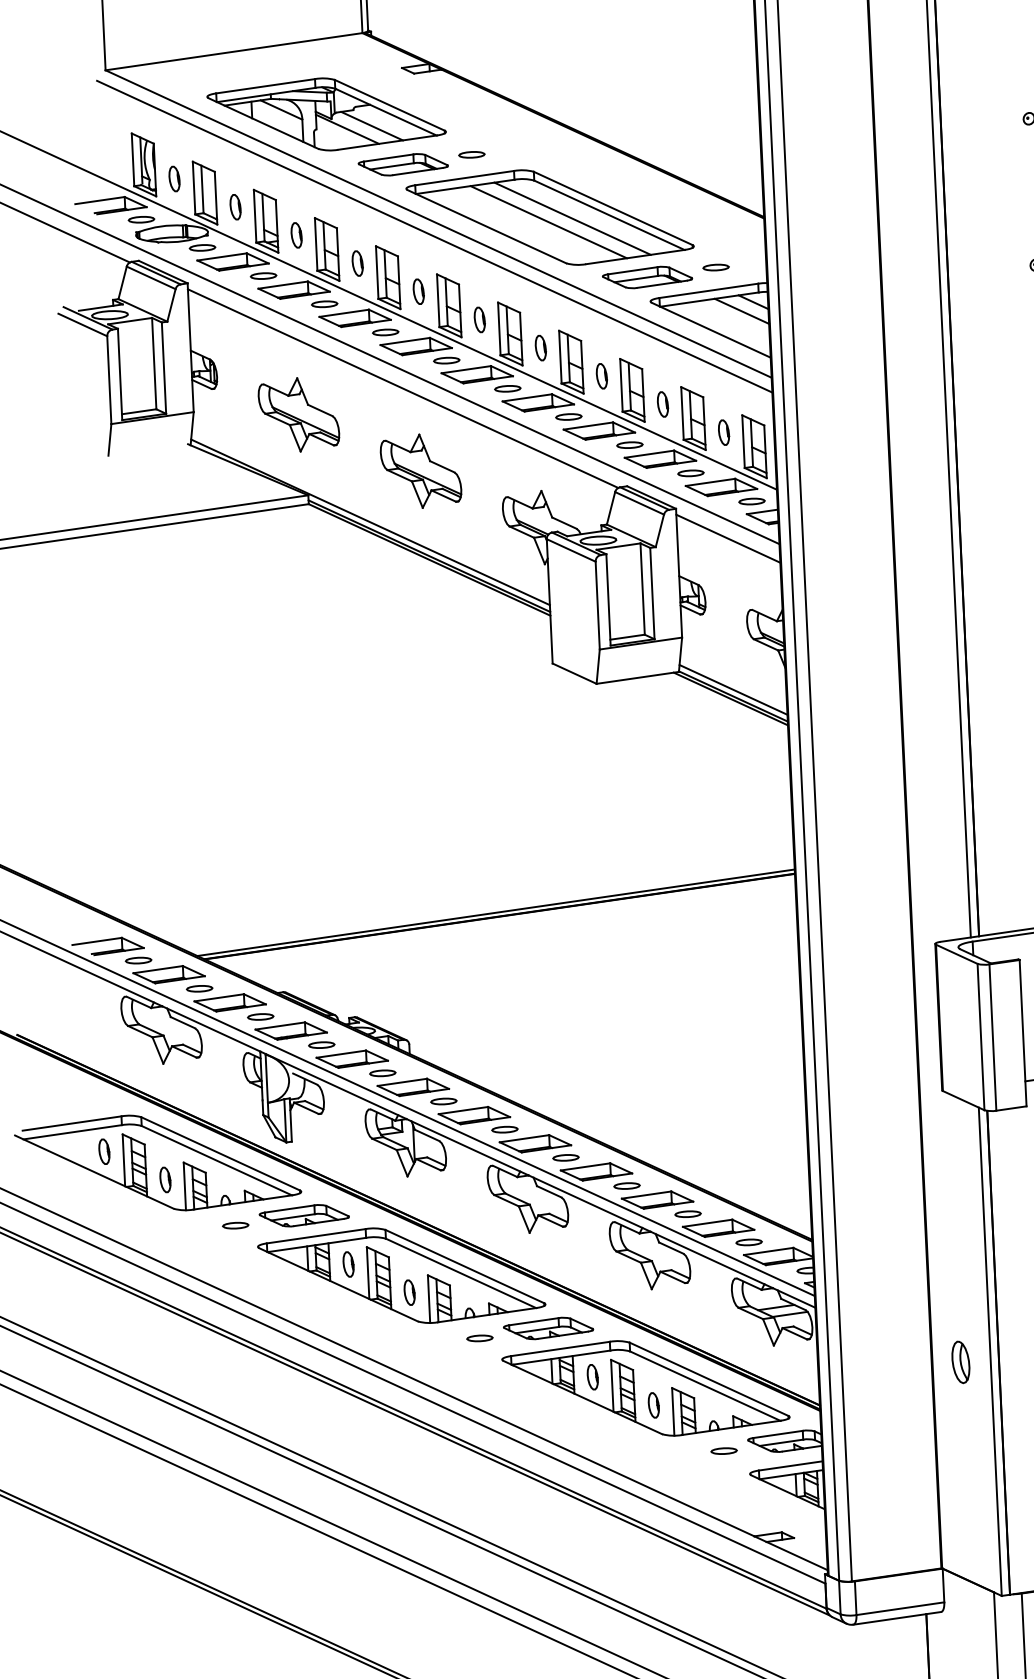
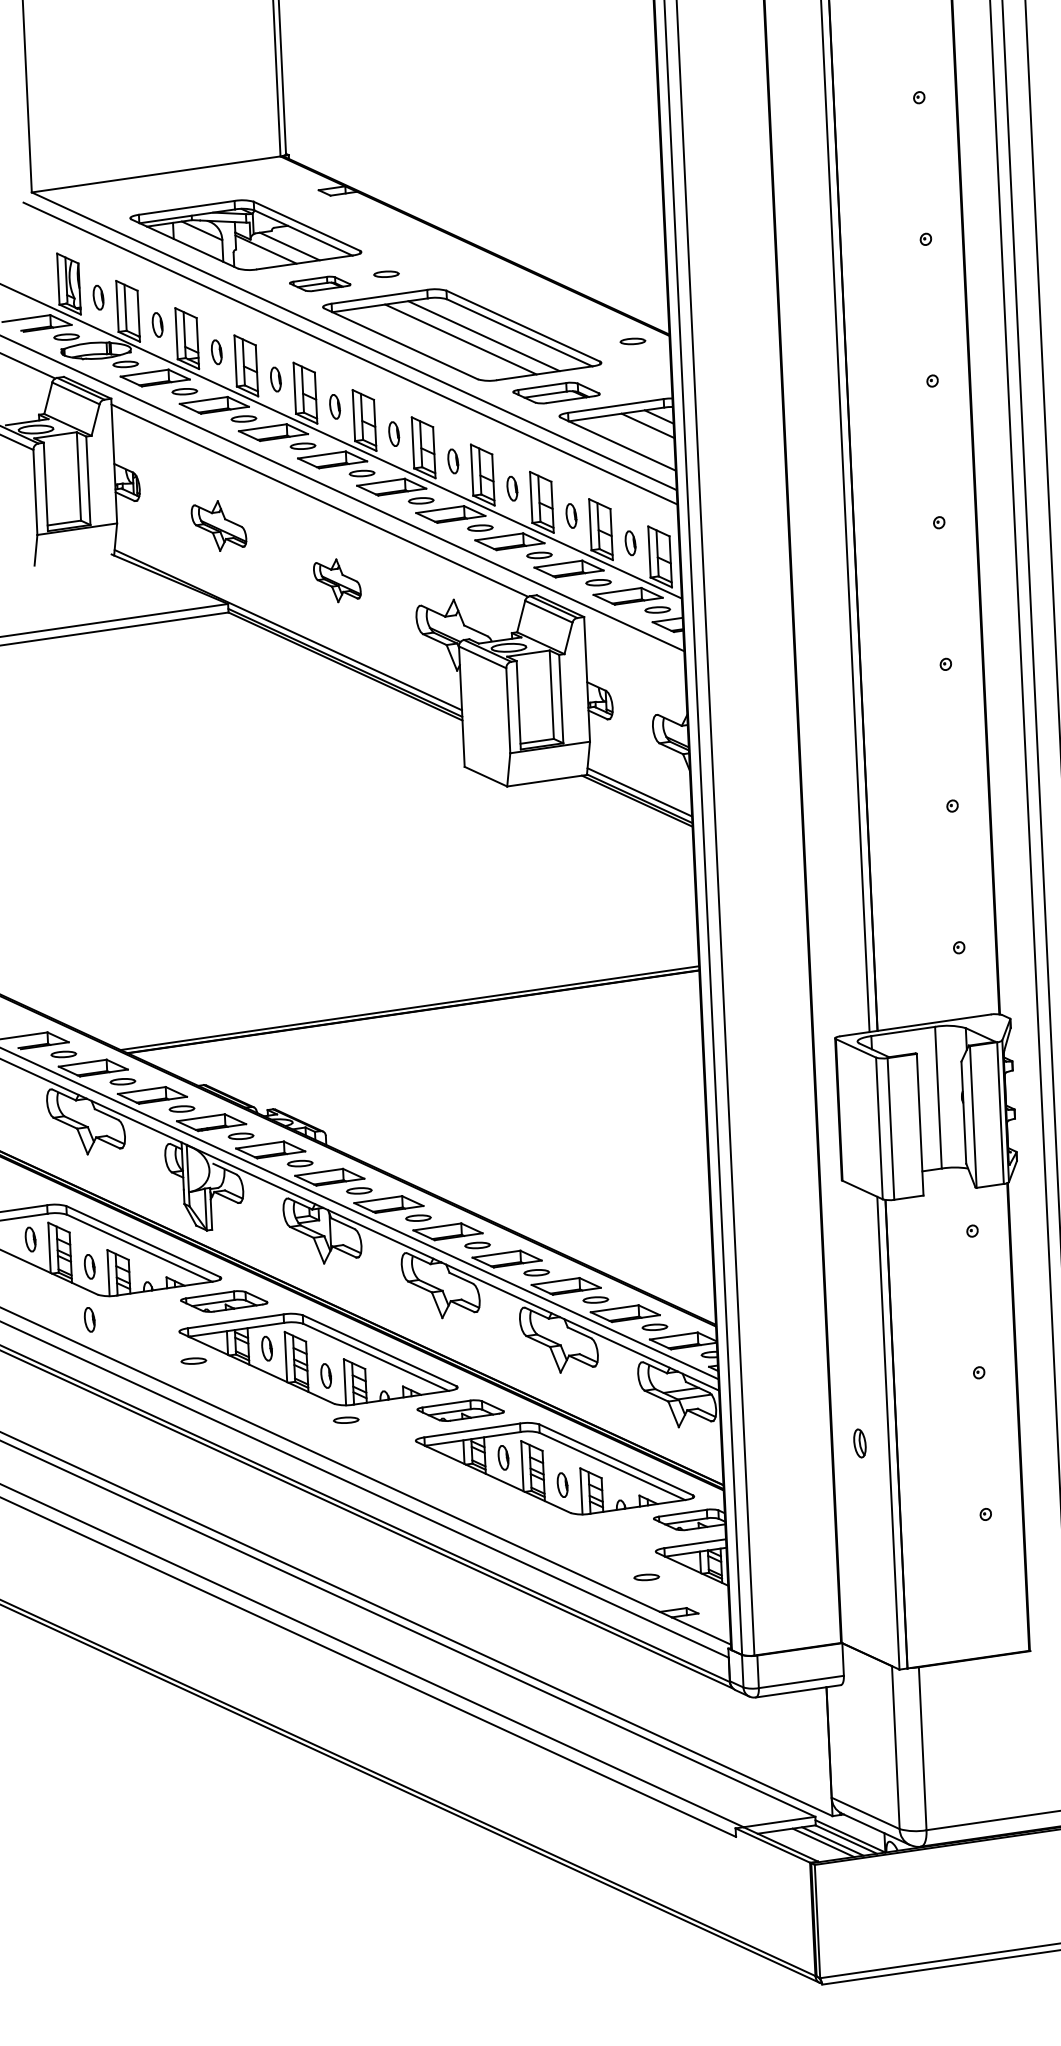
part: (403, 164) -> (320, 283), size x0.7
part: (715, 267) -> (632, 341), moved
part: (298, 414) -> (218, 525), size x0.7
part: (421, 471) -> (337, 580), size x0.6
line: (728, 538) -> (634, 645), removed
part: (235, 1225) -> (193, 1360), moved
part: (165, 1234) -> (89, 1319), added
part: (480, 1337) -> (346, 1419), moved
part: (960, 1362) -> (859, 1443), size x0.7
part: (723, 1451) -> (646, 1577), moved

